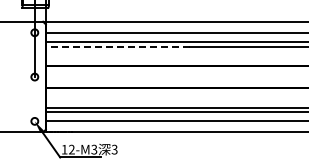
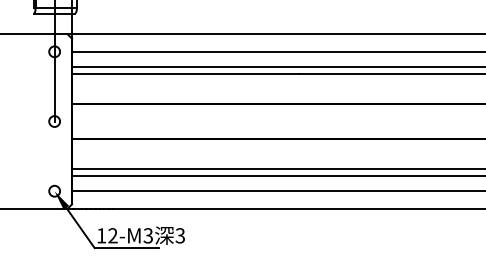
line: (117, 46) -> (184, 73), dashed -> solid

